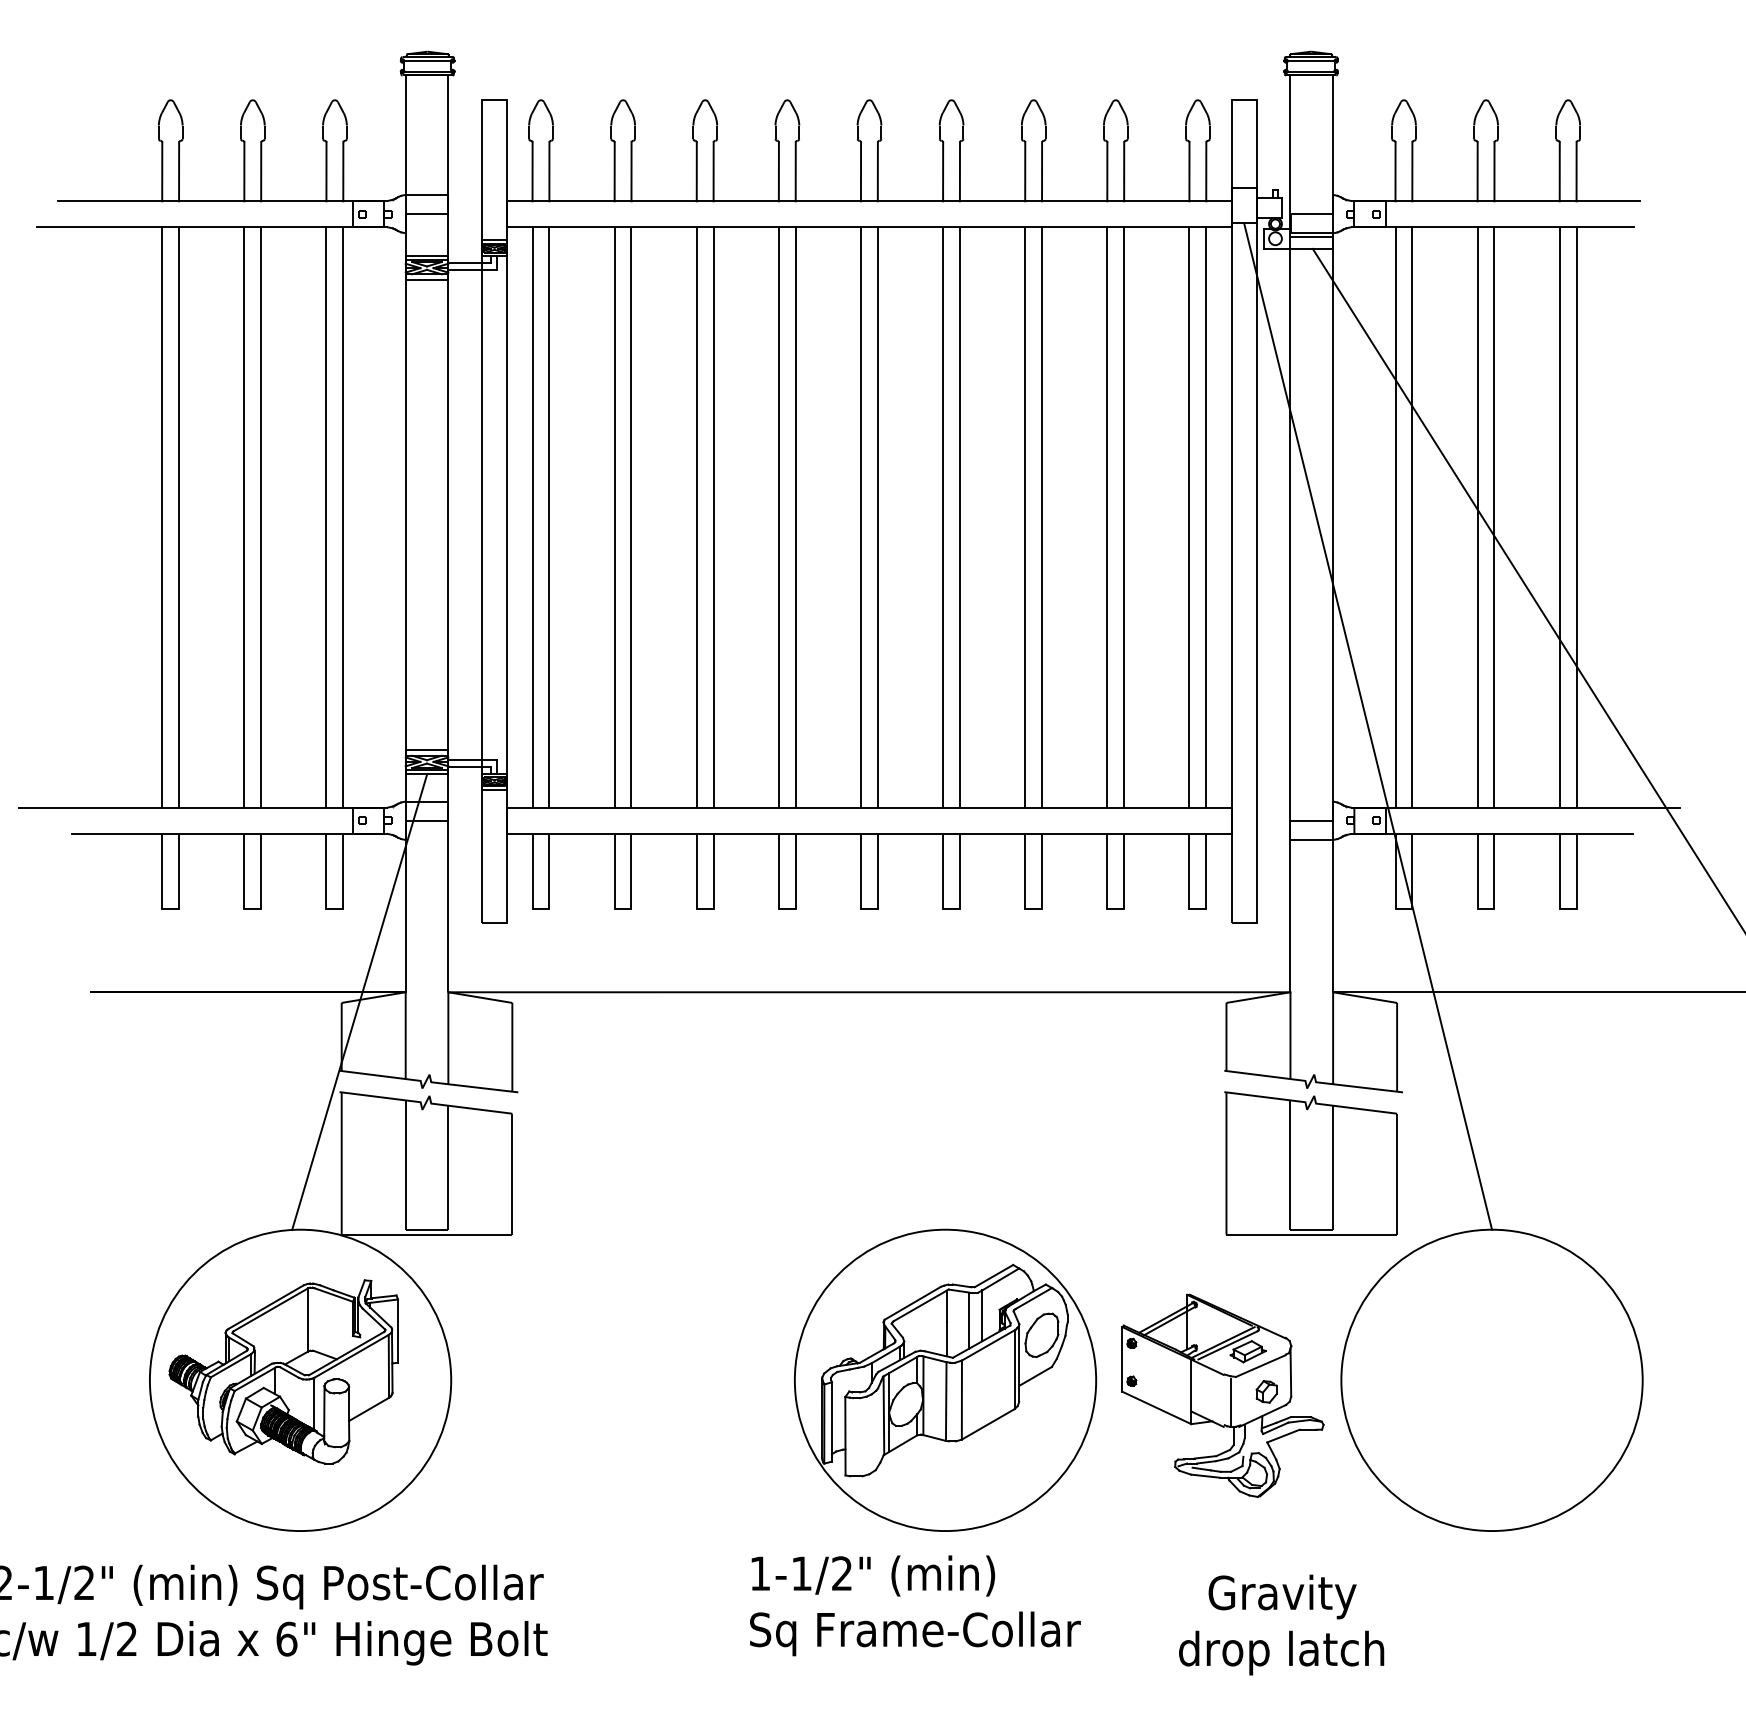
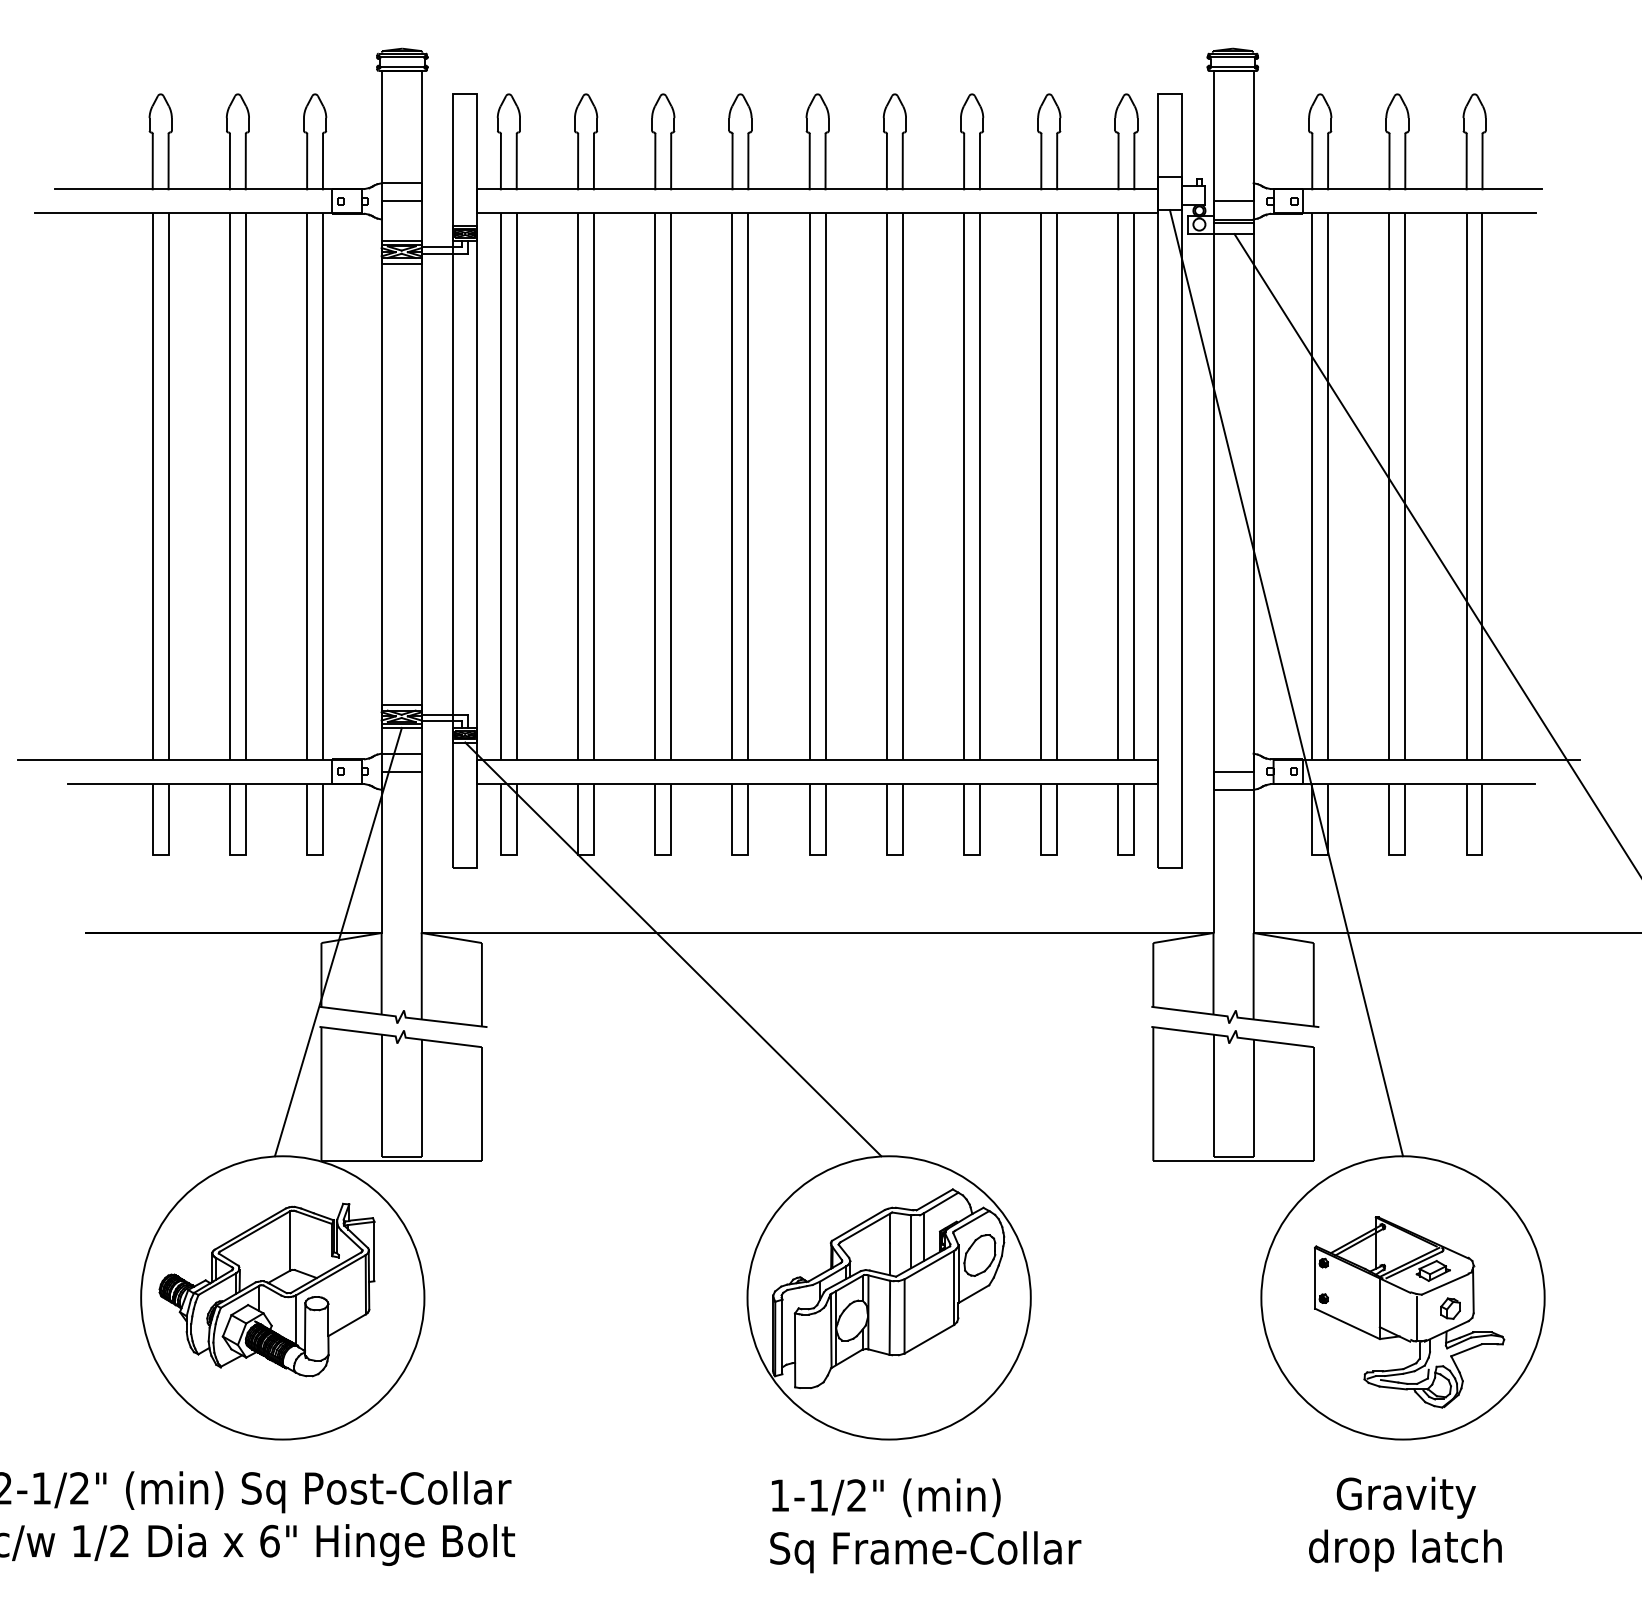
line: (715, 1009) -> (672, 949), added
part: (1222, 1395) -> (1409, 1312), moved
text: (915, 1605) -> (925, 1525), moved
text: (1281, 1624) -> (1405, 1523), moved

